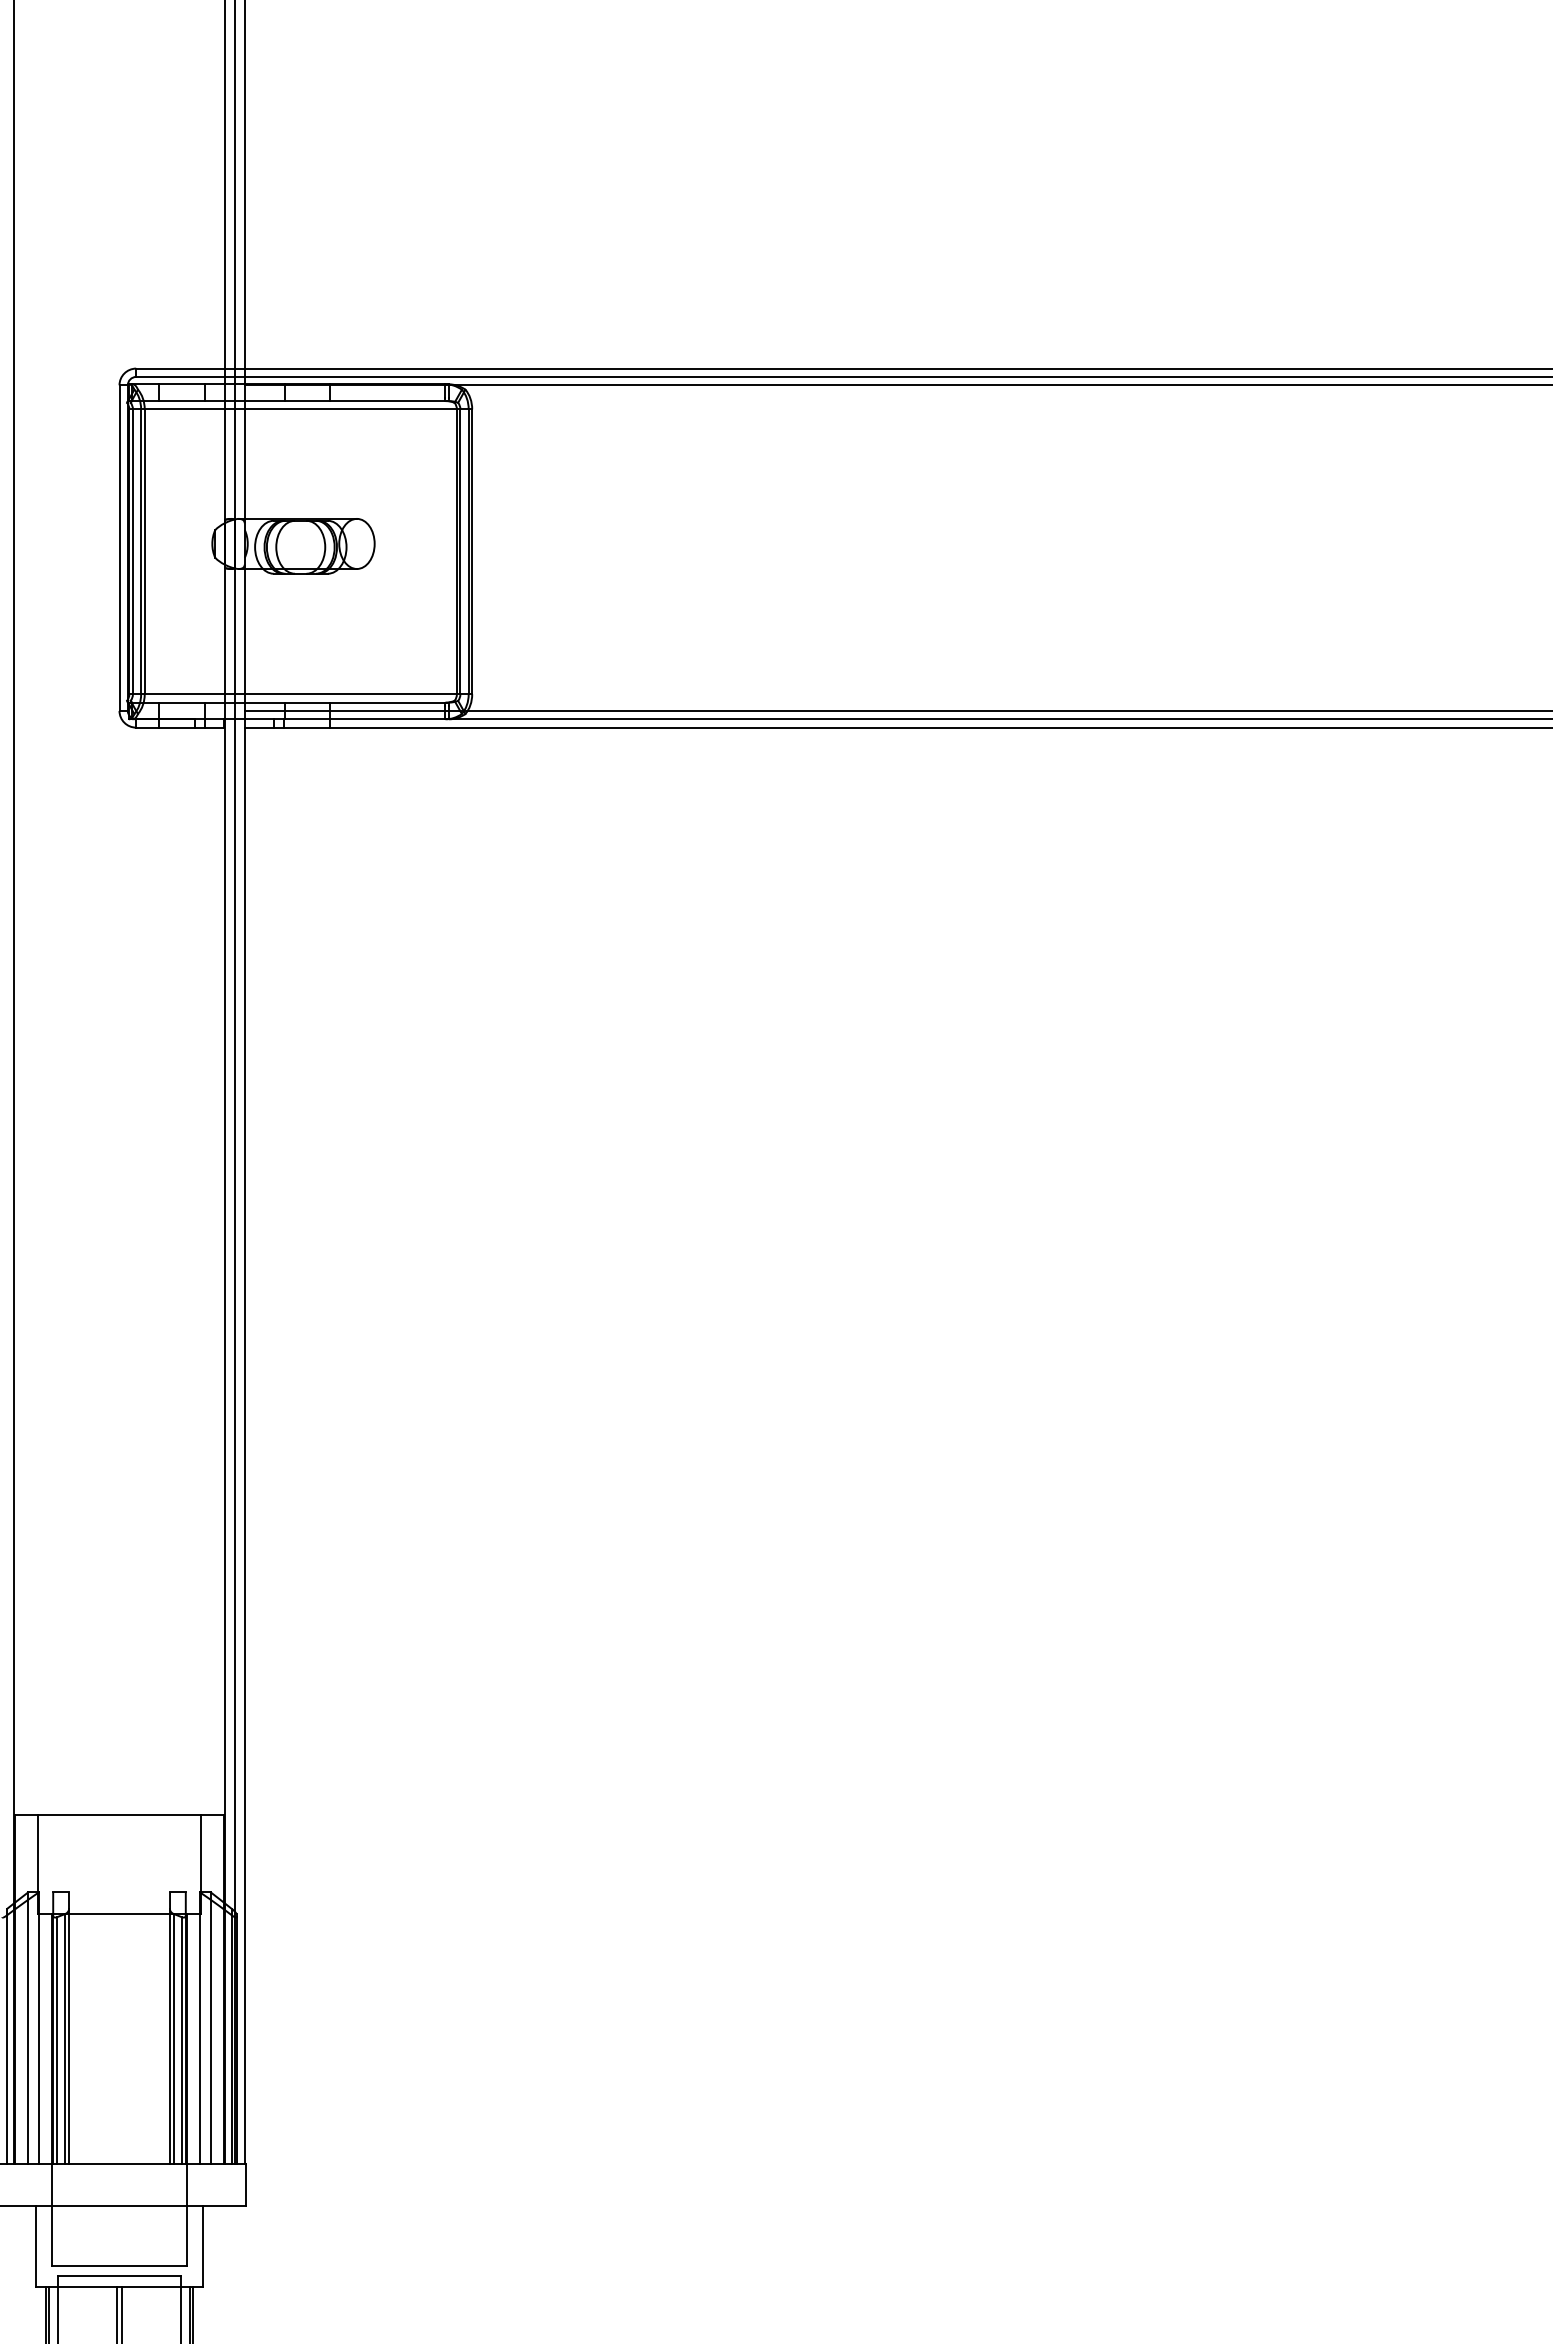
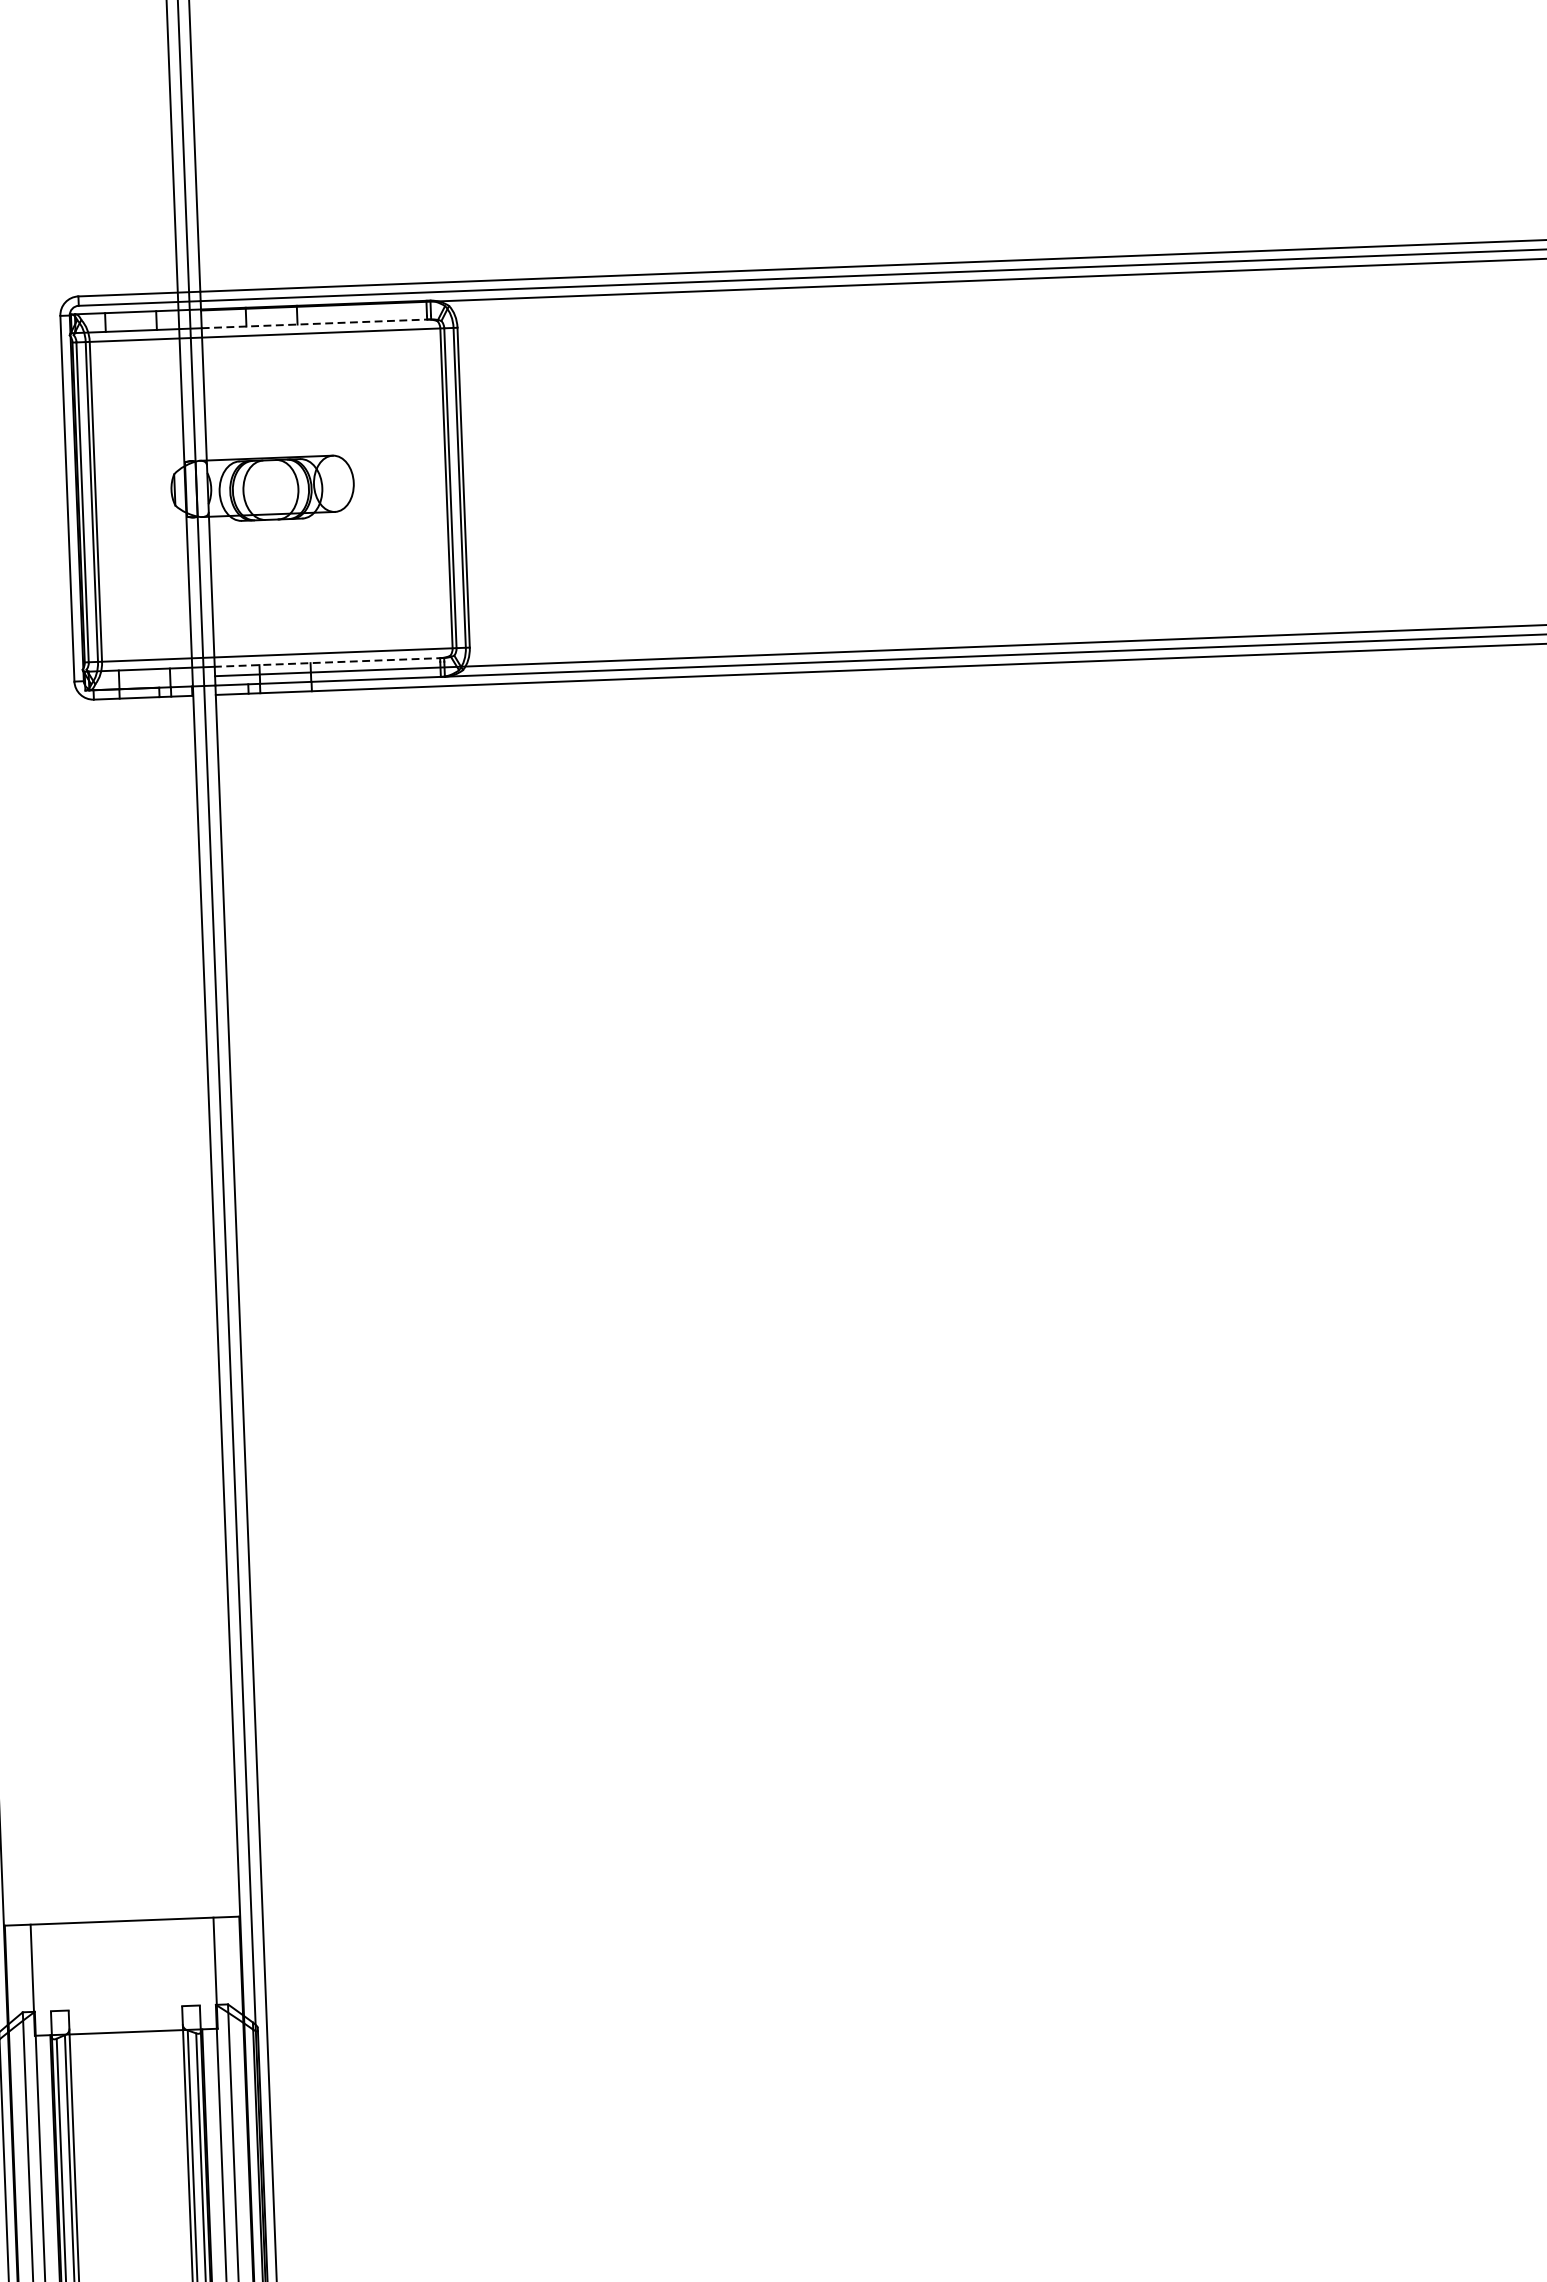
line: (347, 401) -> (317, 324), solid -> dashed
line: (346, 702) -> (328, 662), solid -> dashed

